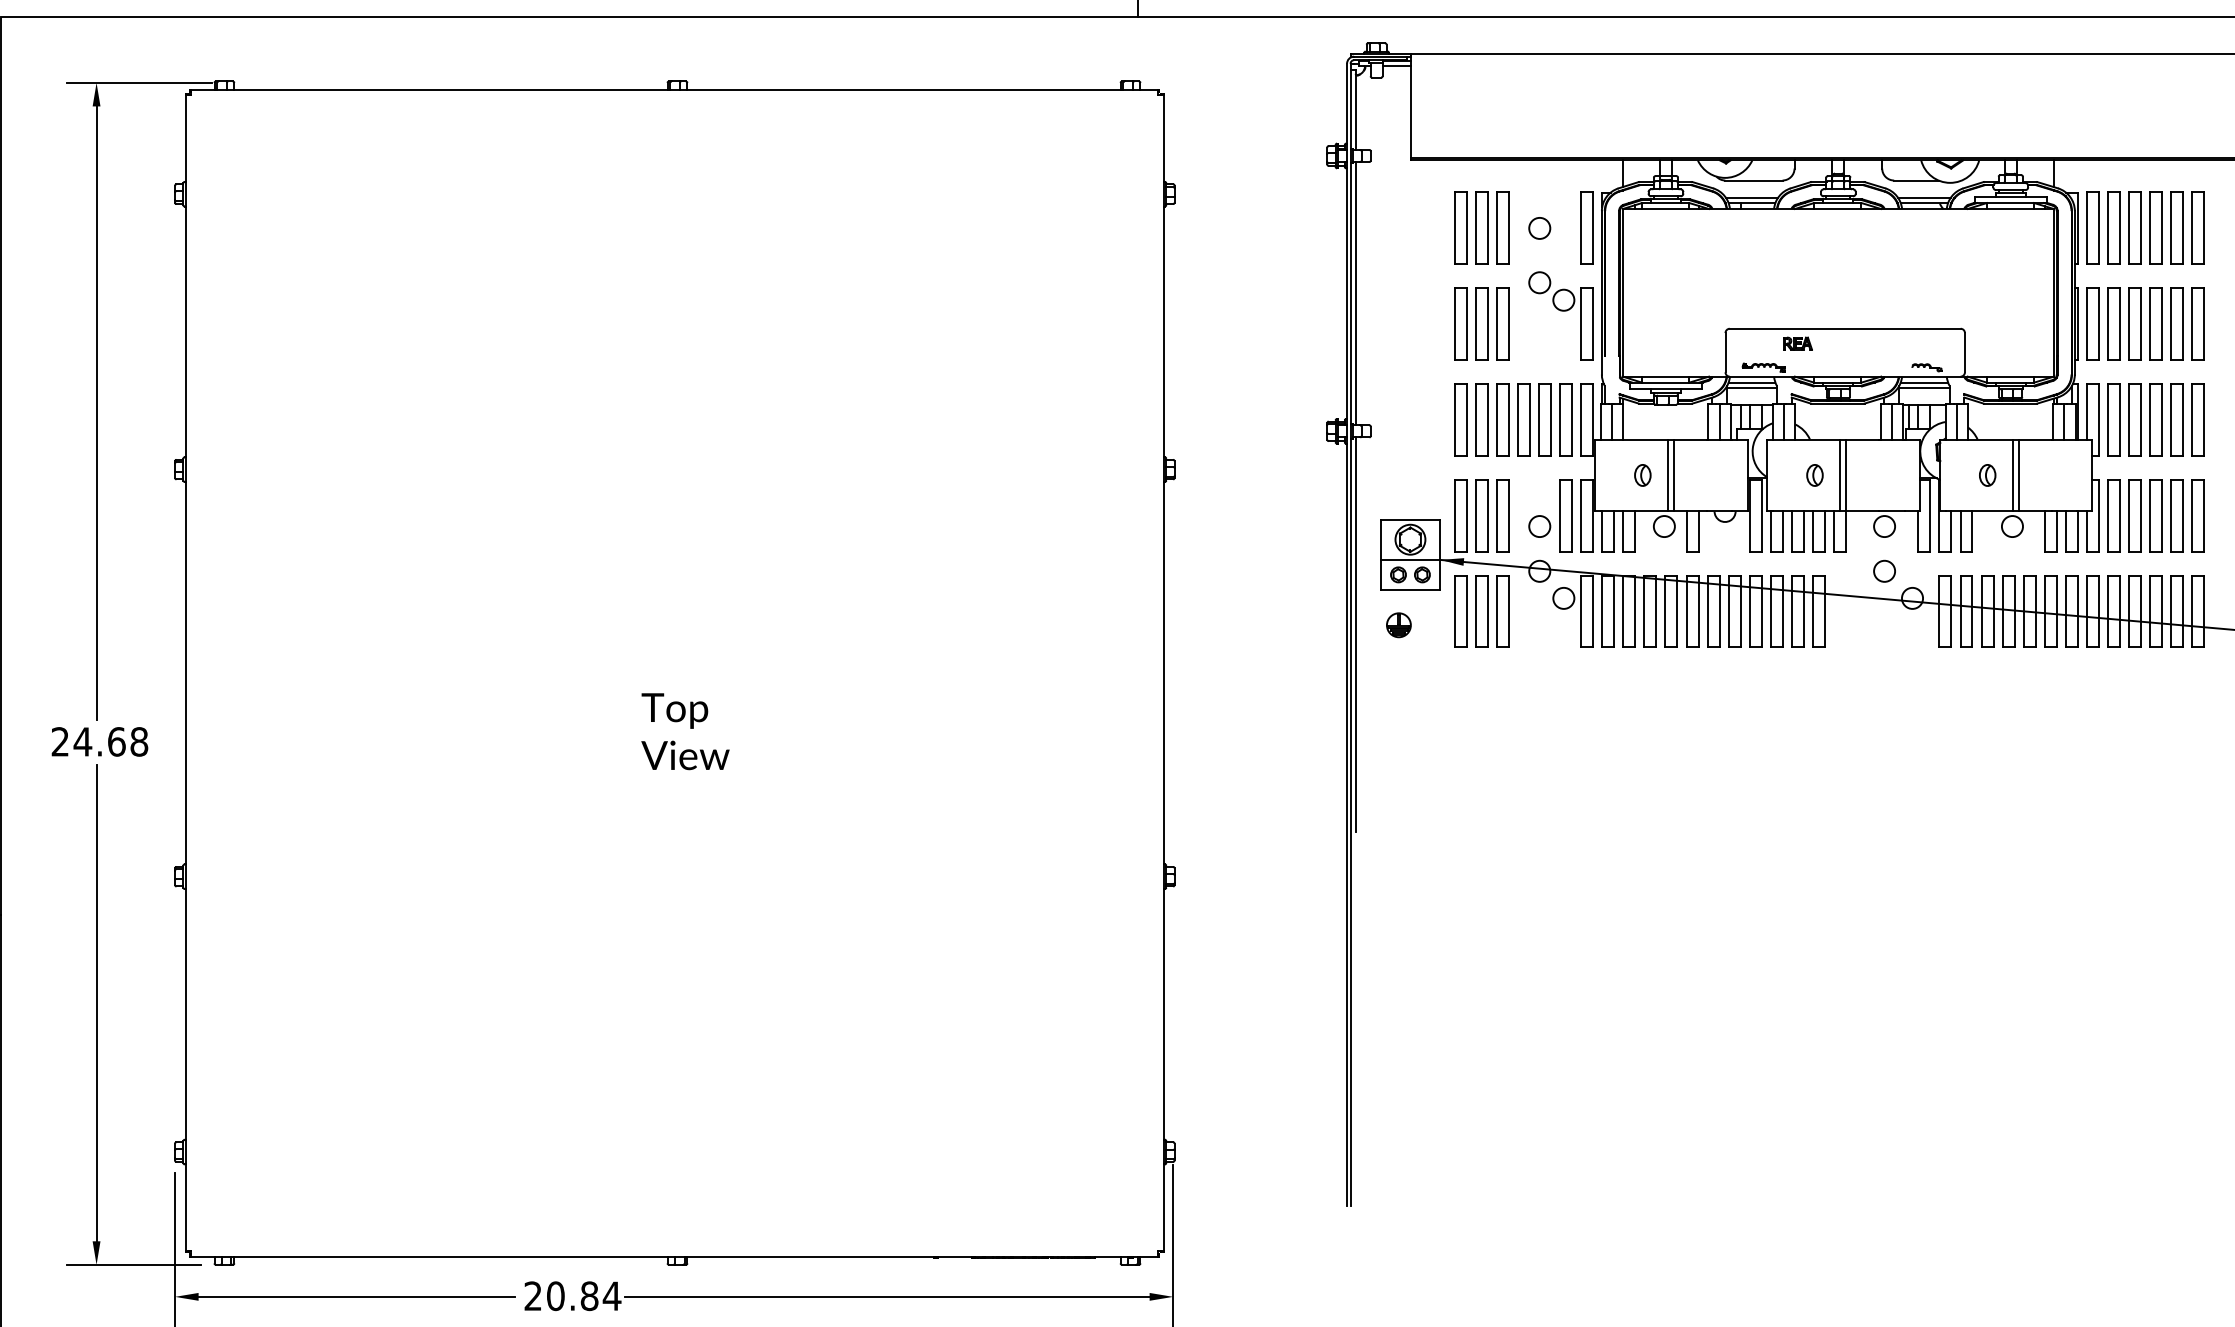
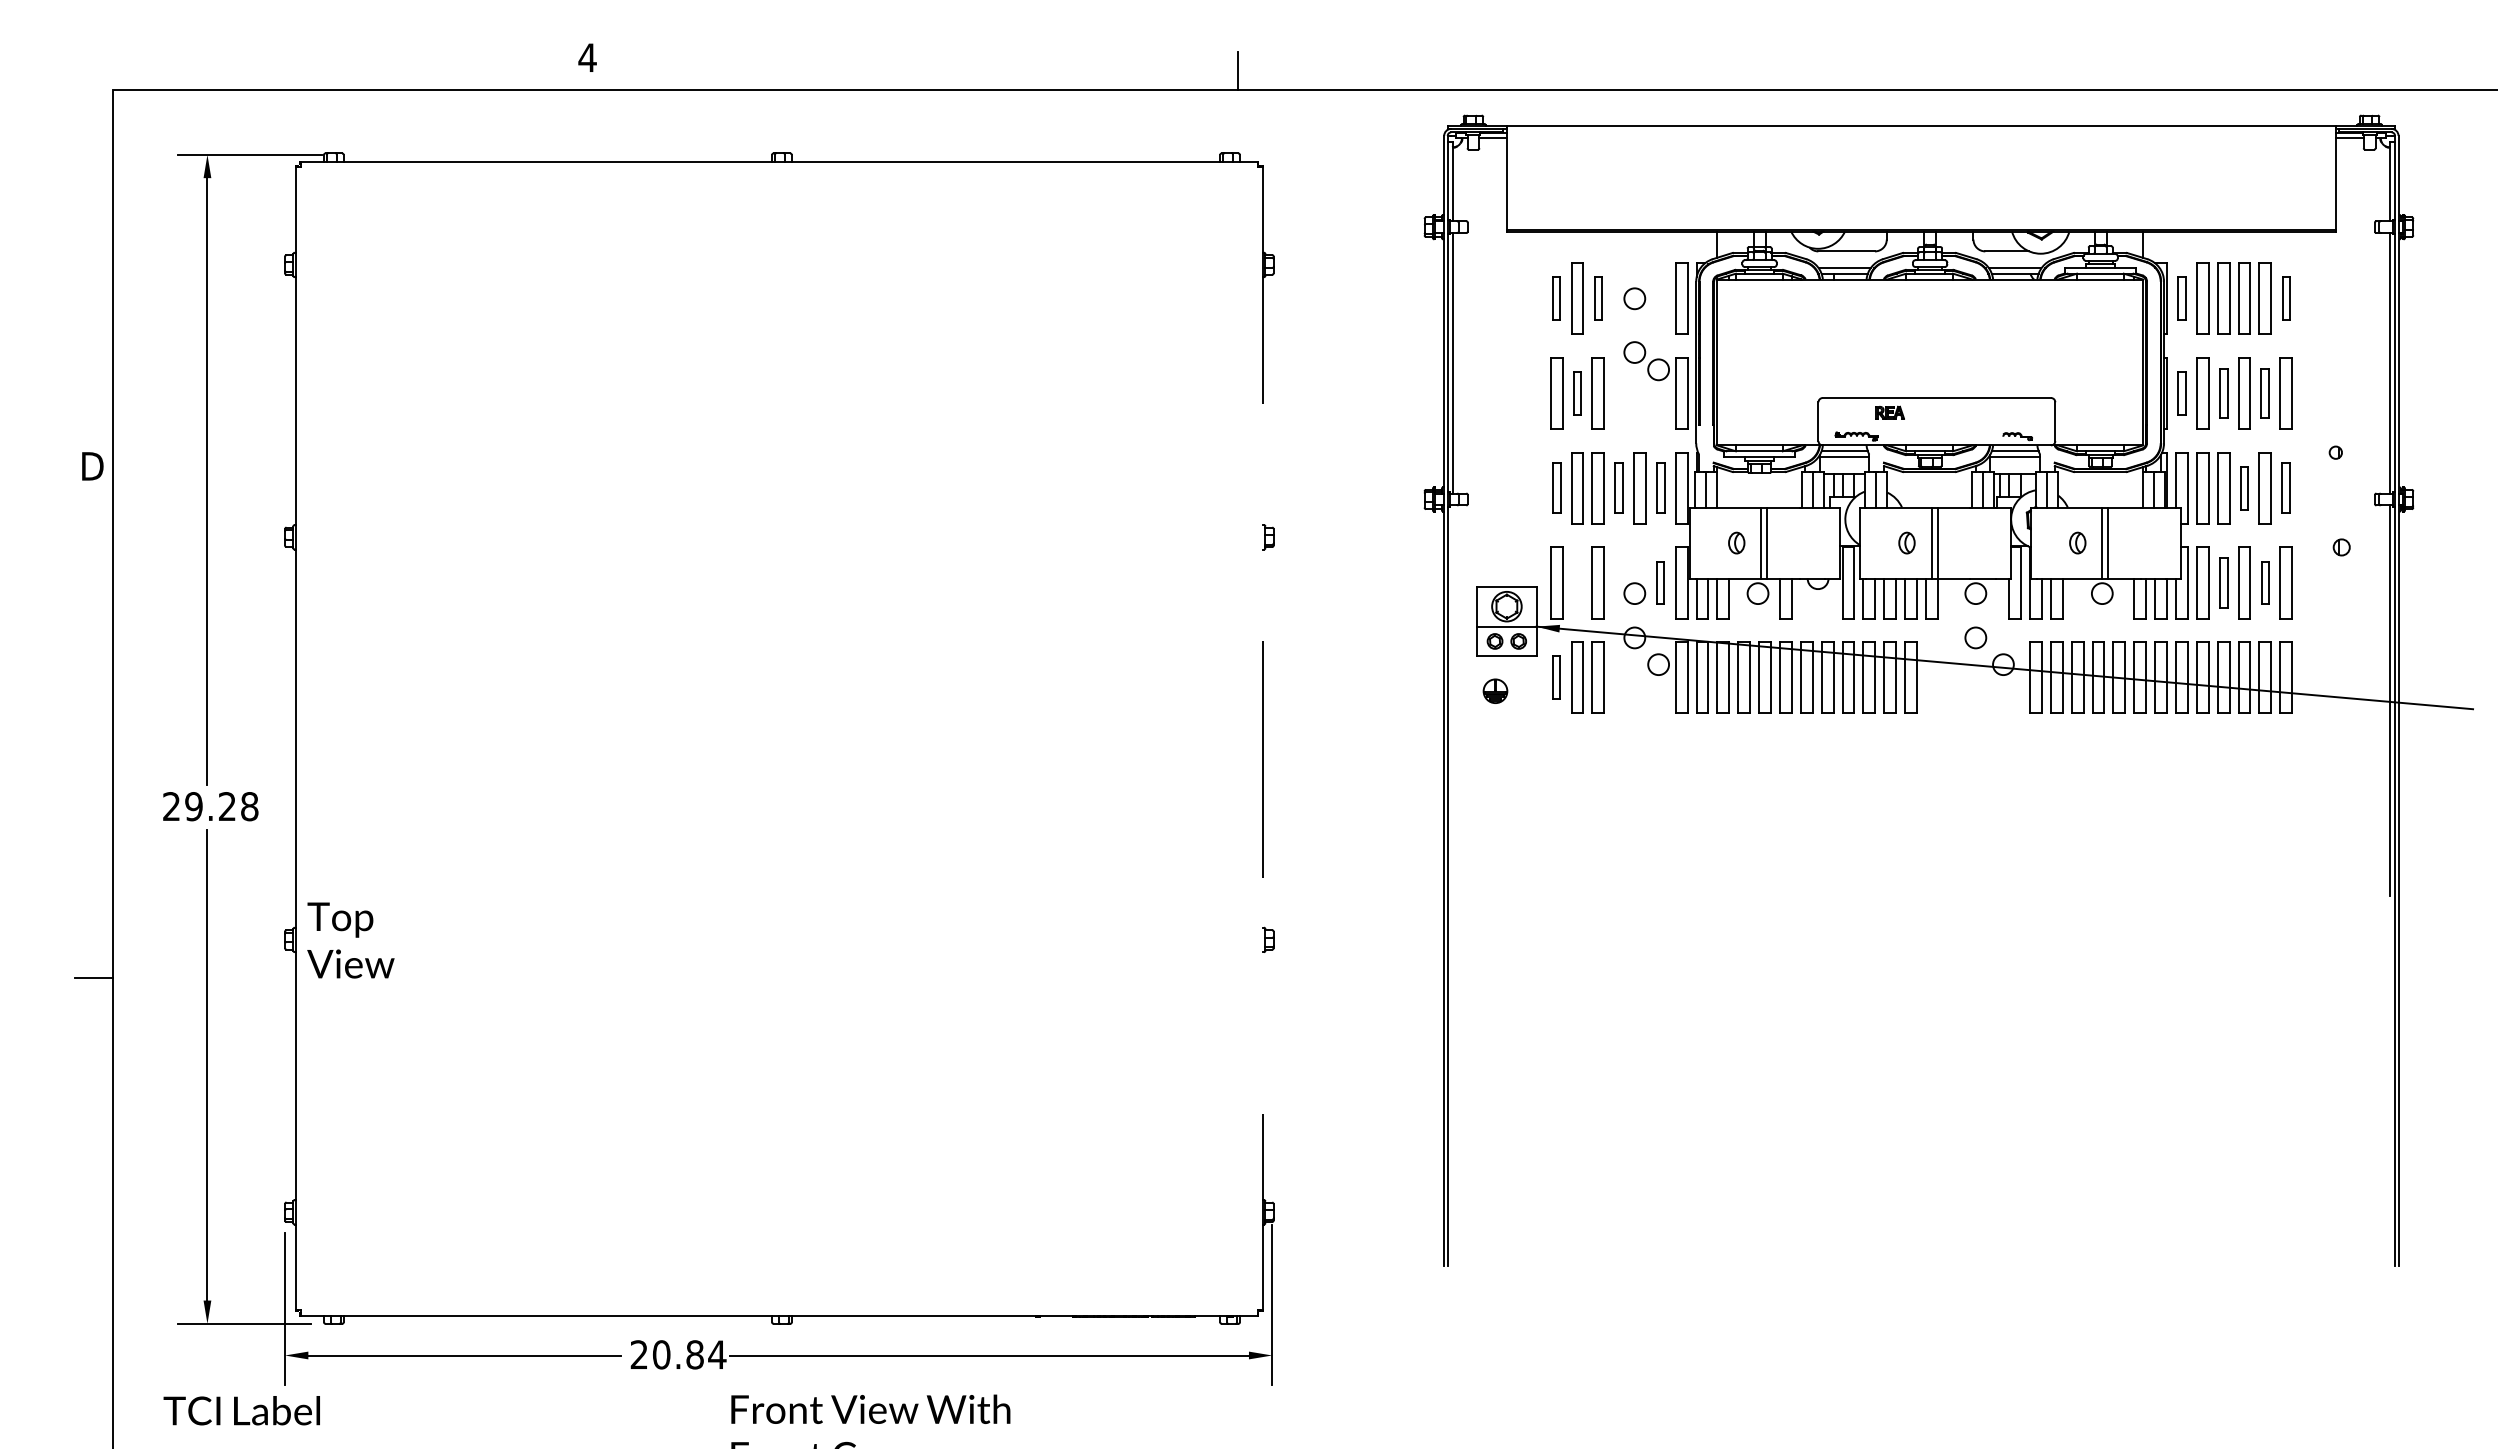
part: (1460, 228) -> (1556, 298), size x0.6
part: (1502, 228) -> (1597, 298), size x0.6
part: (2092, 228) -> (2181, 298), size x0.6
part: (2197, 228) -> (2285, 298), size x0.6
part: (1481, 324) -> (1577, 393), size x0.6
part: (2092, 324) -> (2181, 393), size x0.6
part: (2135, 324) -> (2223, 393), size x0.7
part: (2176, 324) -> (2264, 393), size x0.7
part: (1460, 420) -> (1556, 488), size x0.7
part: (1523, 420) -> (1618, 488), size x0.7
part: (1565, 420) -> (1660, 488), size x0.7
part: (2156, 420) -> (2244, 488), size x0.6
part: (2197, 420) -> (2285, 488), size x0.7
part: (1481, 515) -> (1577, 582), removed
part: (1565, 515) -> (1660, 582), size x0.6
part: (2135, 515) -> (2223, 582), size x0.7
part: (2176, 515) -> (2264, 582), size x0.6
part: (1460, 611) -> (1556, 677), size x0.6
line: (1355, 634) -> (1452, 700), removed
line: (1164, 673) -> (1263, 738), solid -> dashed
text: (685, 731) -> (350, 940), moved
text: (99, 741) -> (210, 806), 24.68 -> 29.28

